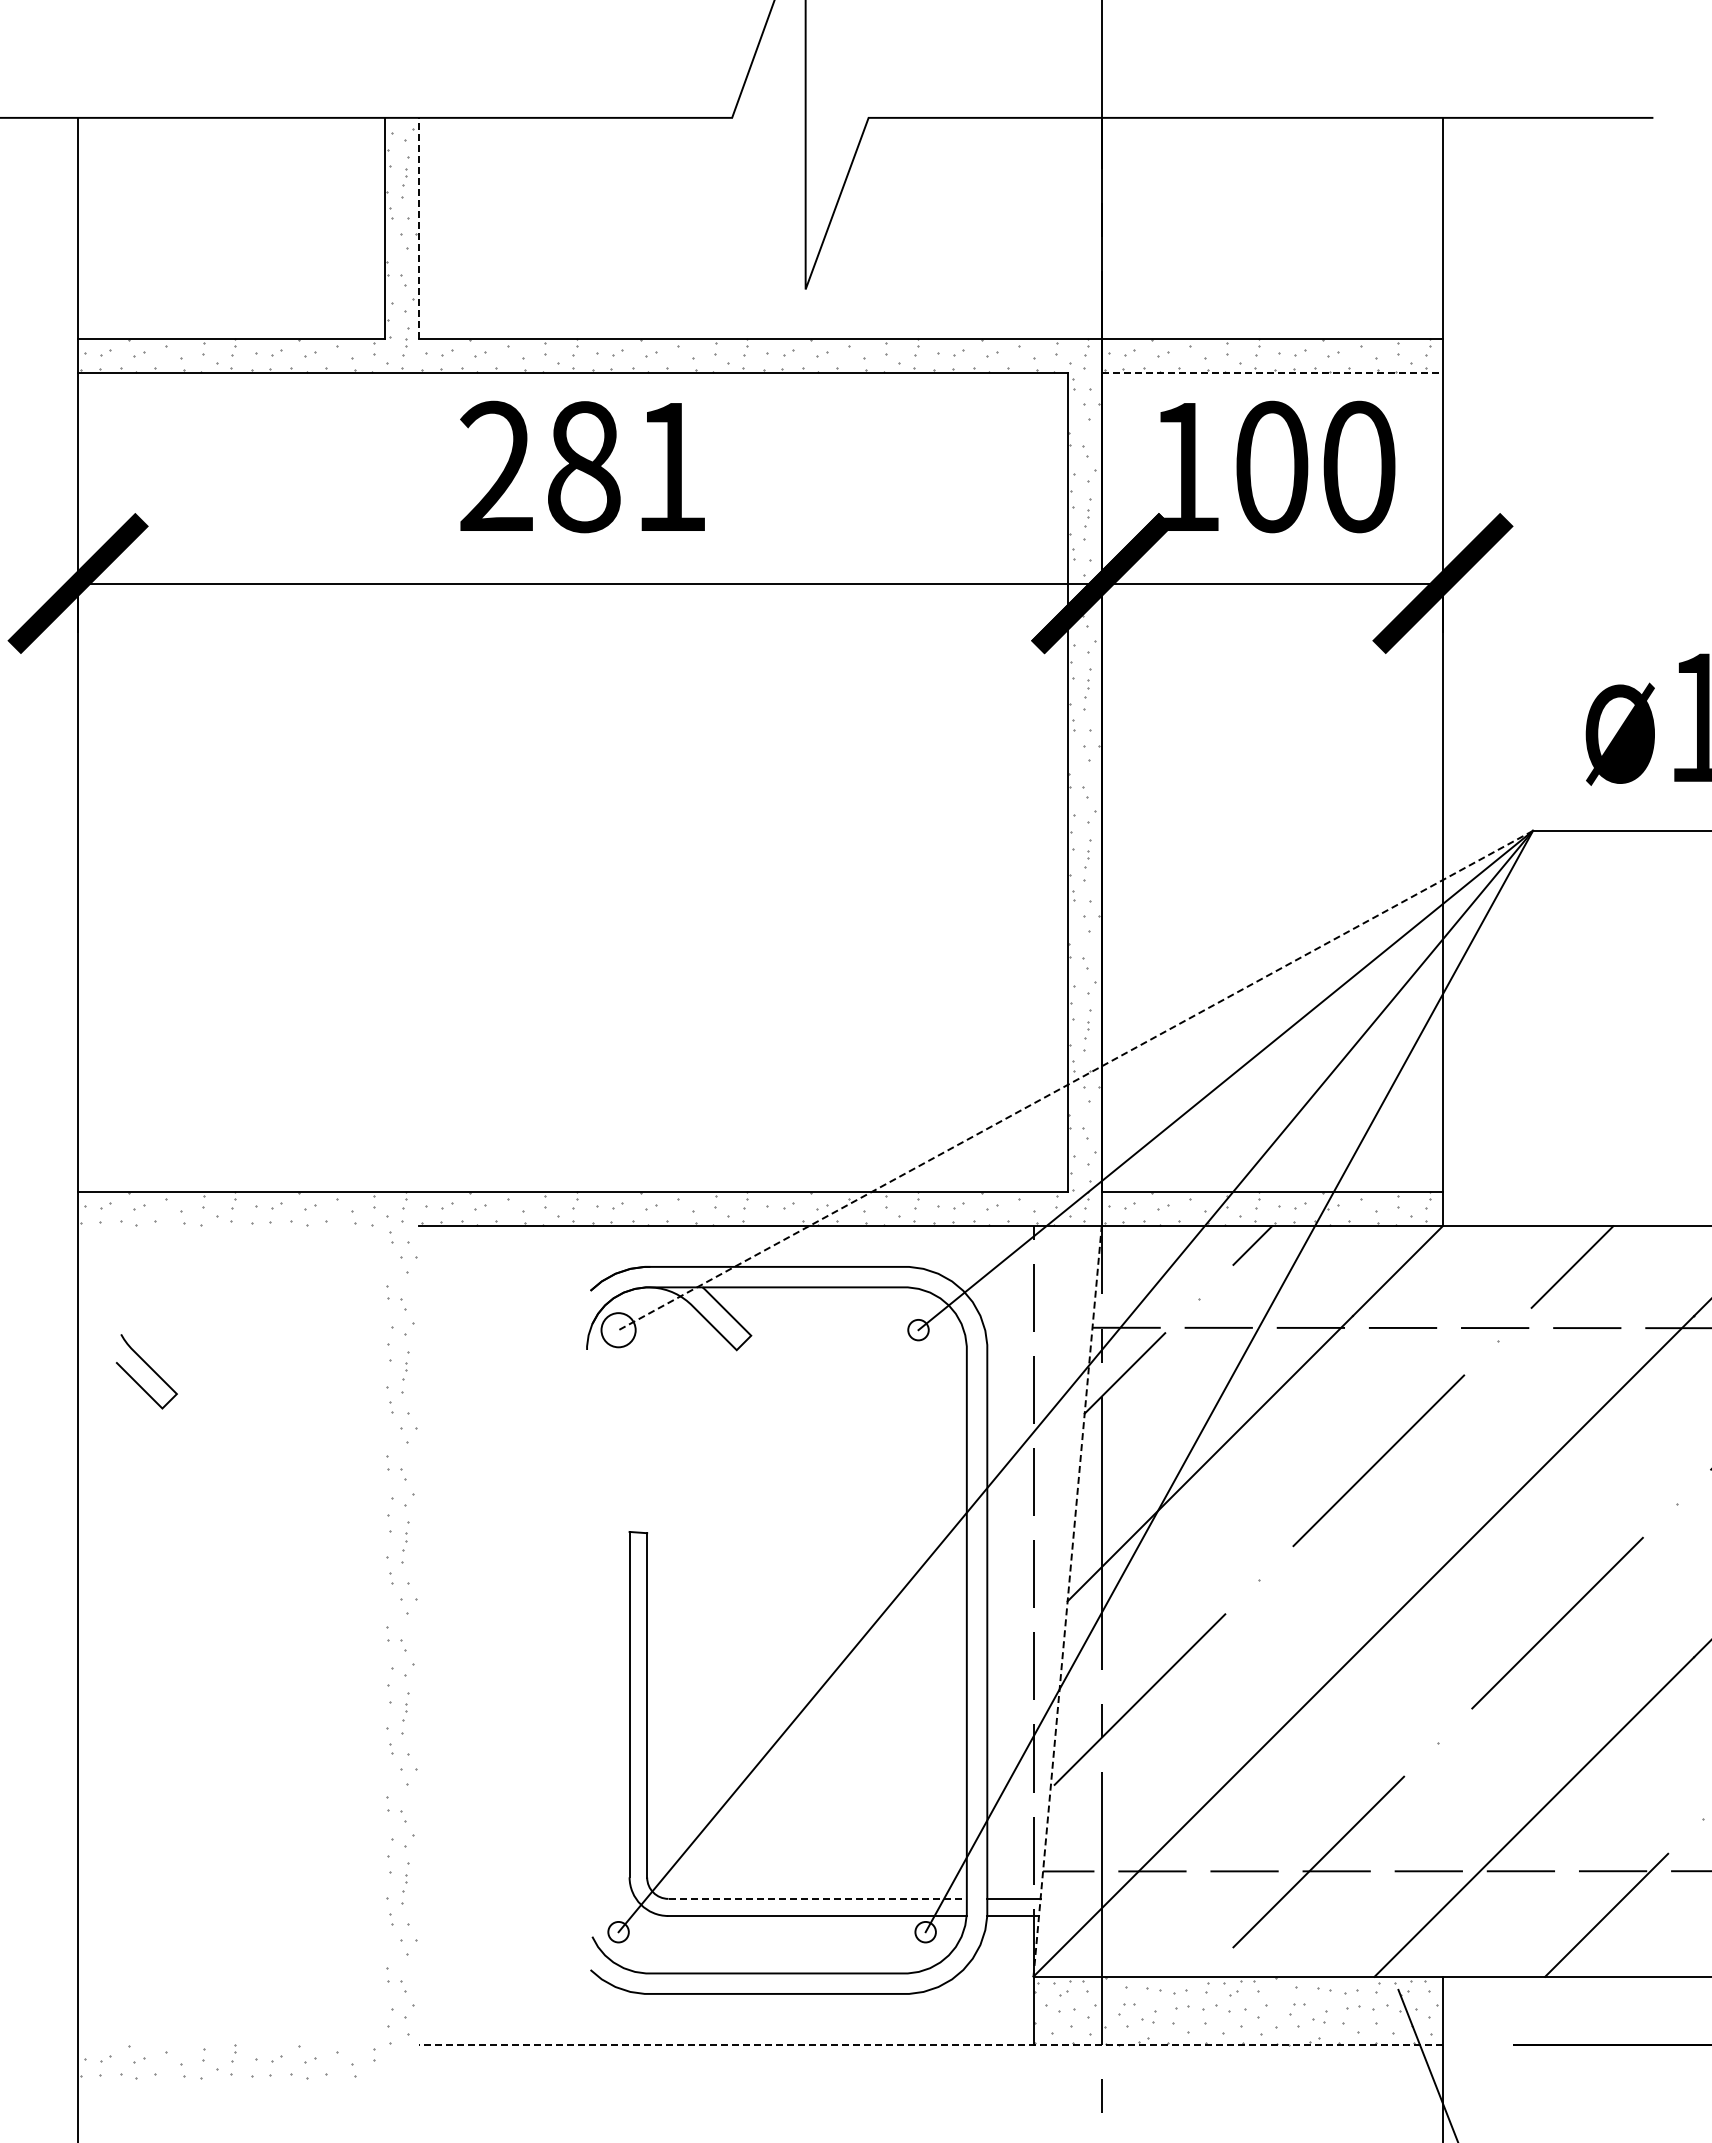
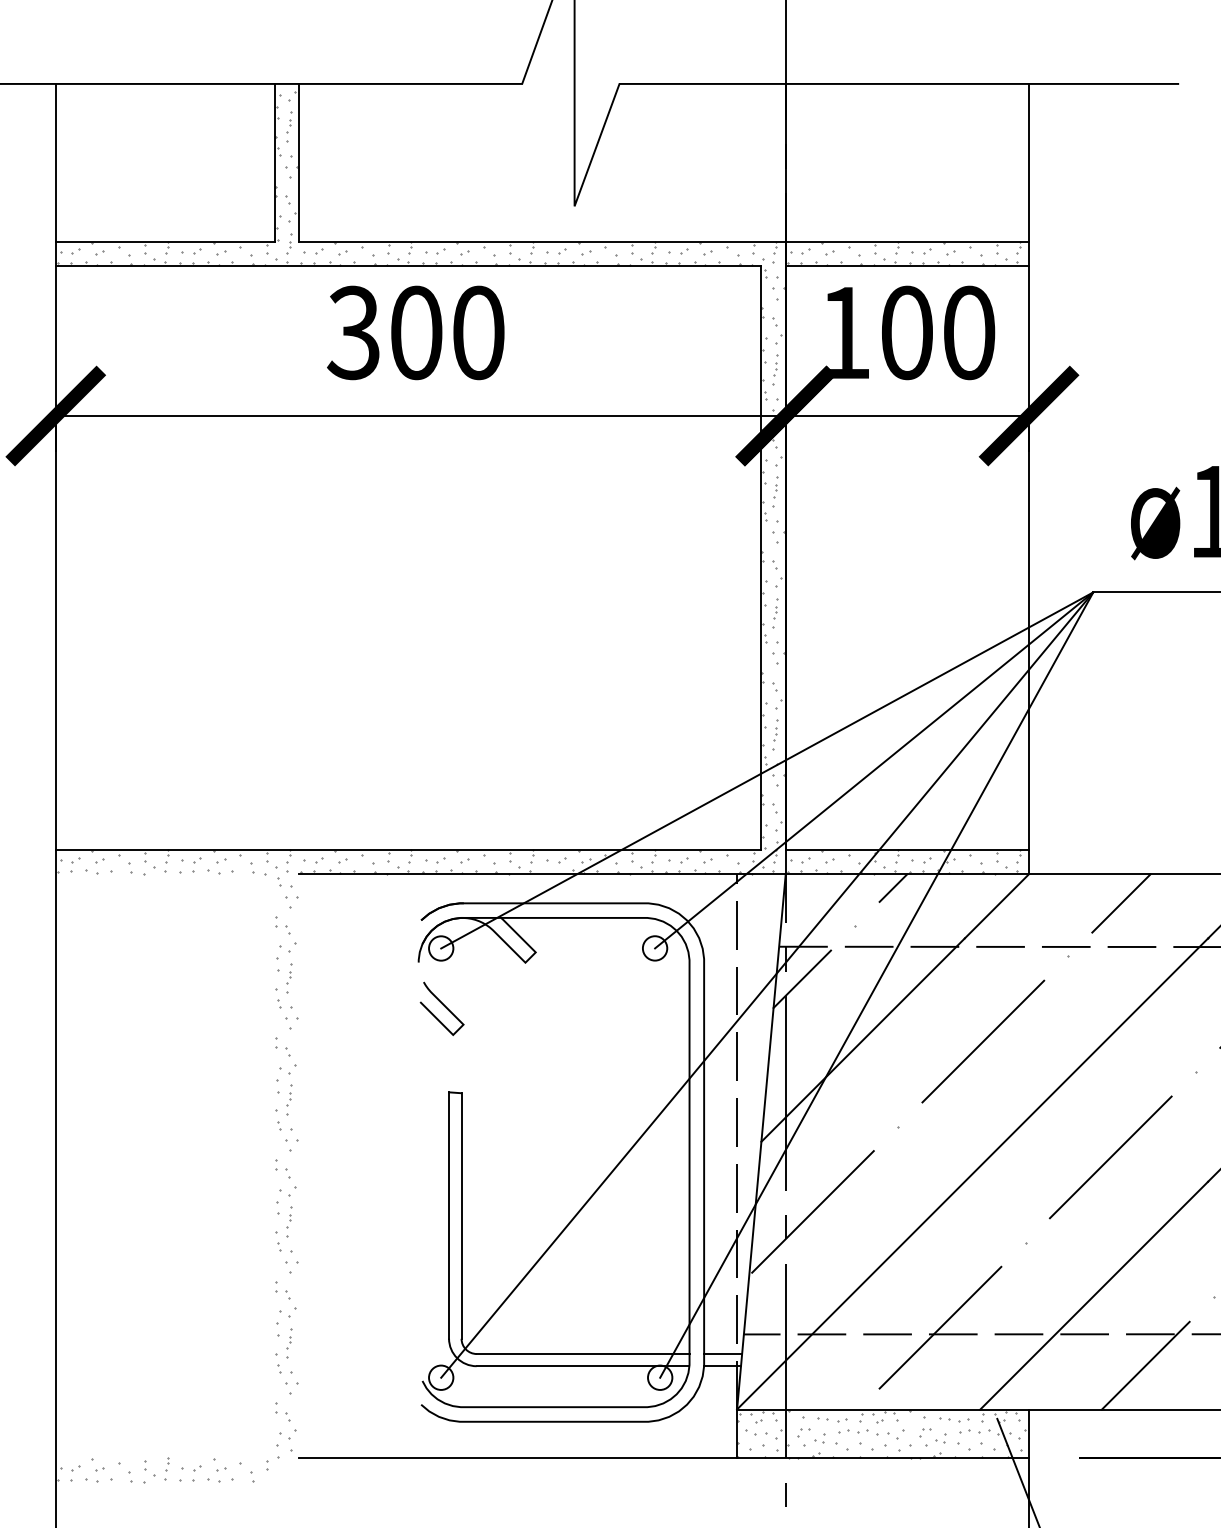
line: (419, 228) -> (299, 162), dashed -> solid
line: (1272, 373) -> (907, 266), dashed -> solid
text: (582, 466) -> (415, 332), 281 -> 300
line: (1075, 1080) -> (767, 770), dashed -> solid
circle: (918, 1330) -> (655, 948), size x1.67
curve: (149, 1368) -> (443, 1006), moved
line: (1067, 1601) -> (761, 1141), dashed -> solid
line: (818, 1898) -> (583, 1353), dashed -> solid
circle: (618, 1932) -> (441, 1377), size x1.67
circle: (925, 1932) -> (660, 1377), size x1.67
line: (931, 2045) -> (664, 1458), dashed -> solid

